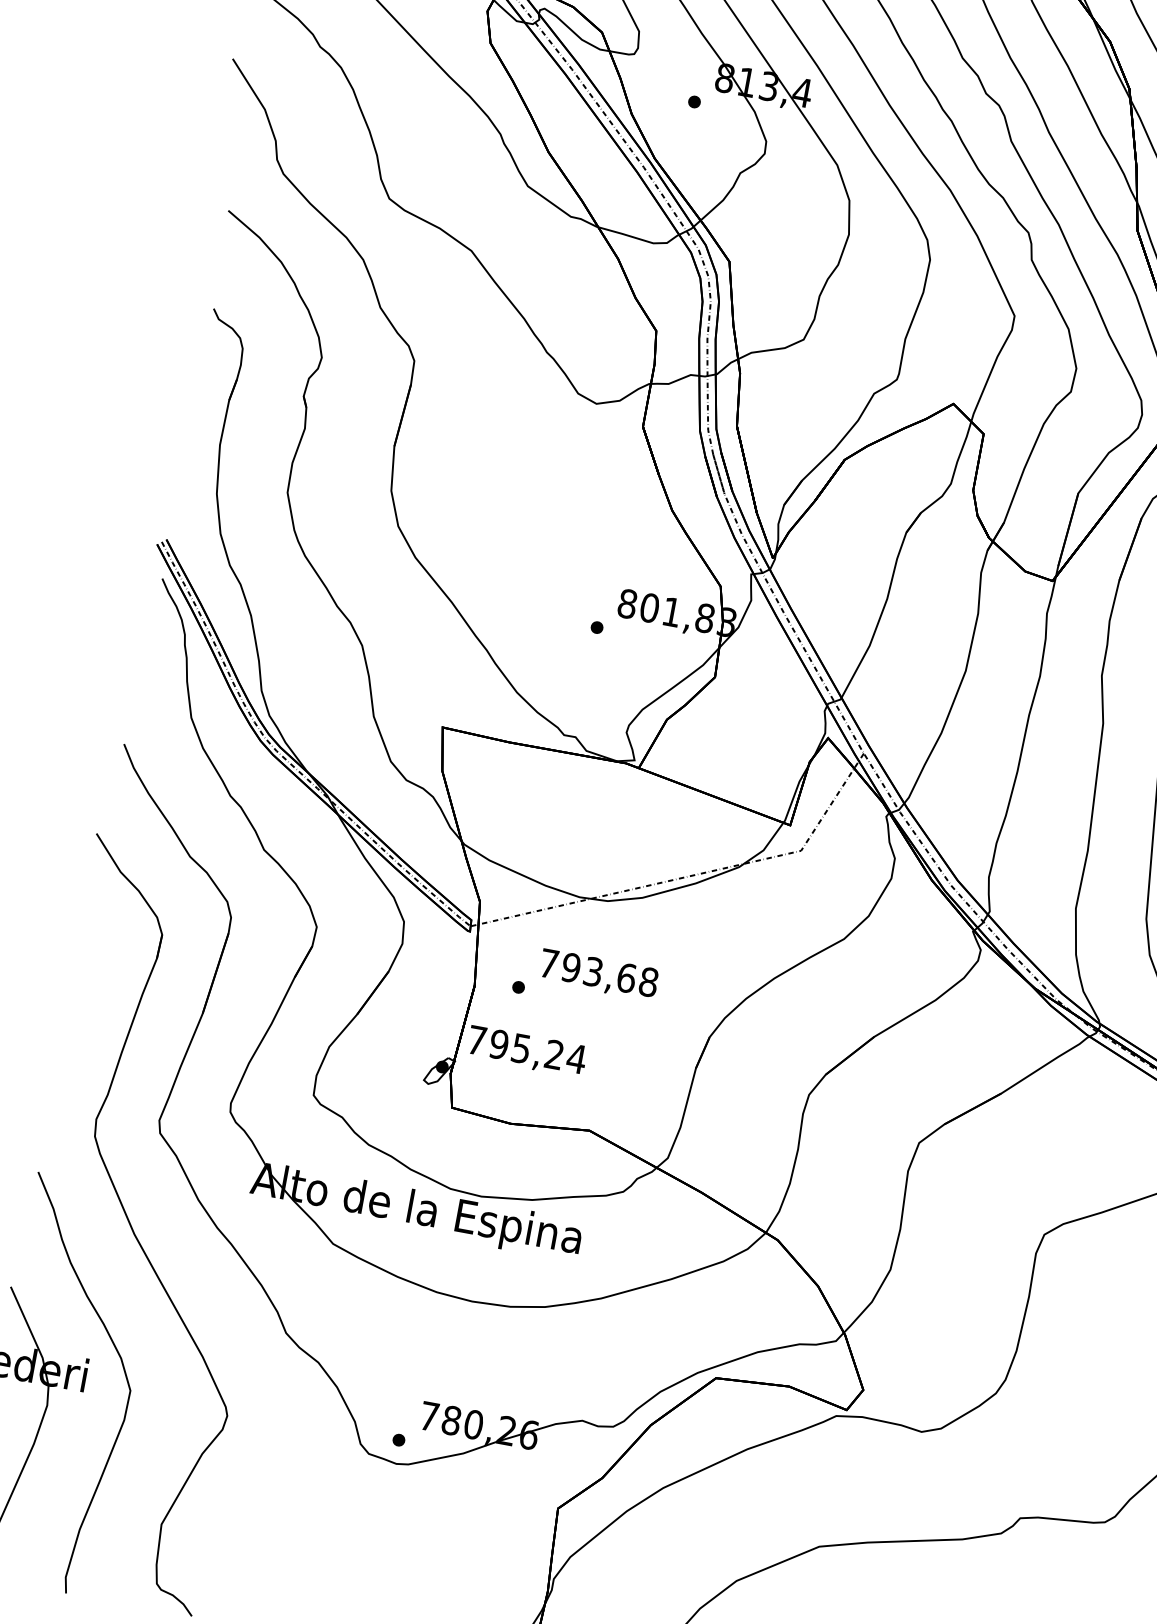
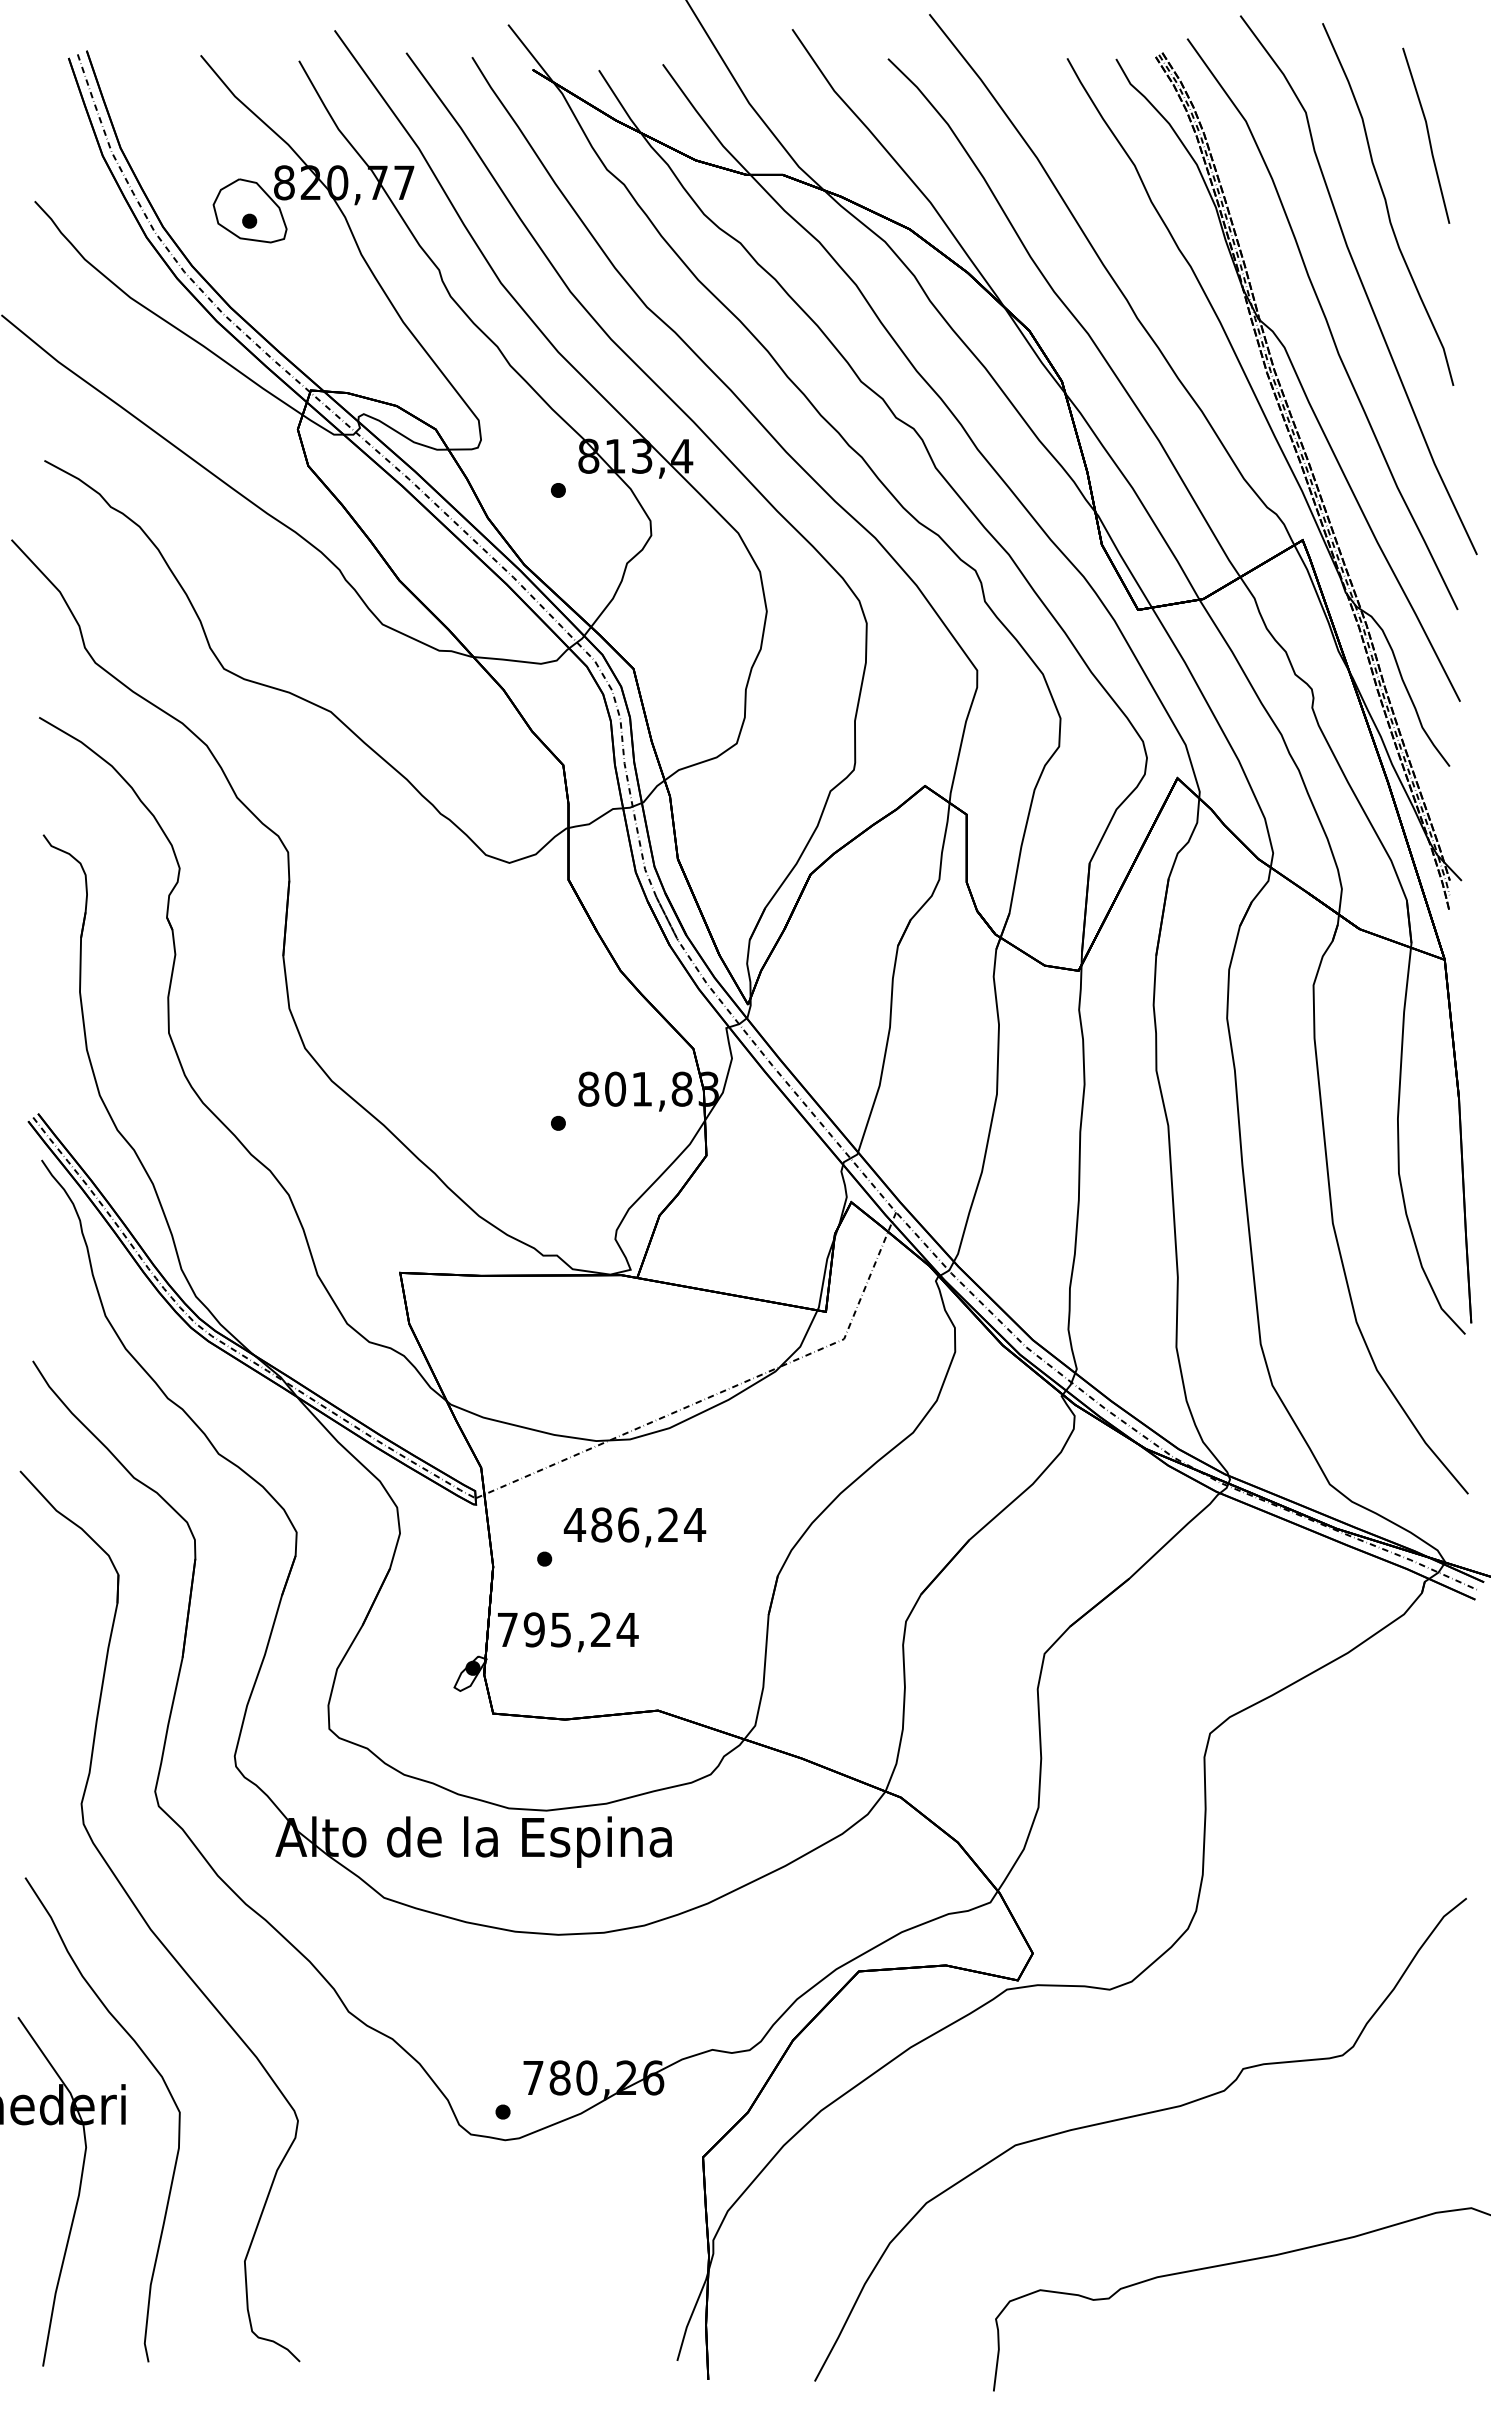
text: (598, 972) -> (634, 1524), 793,68 -> 486,24

